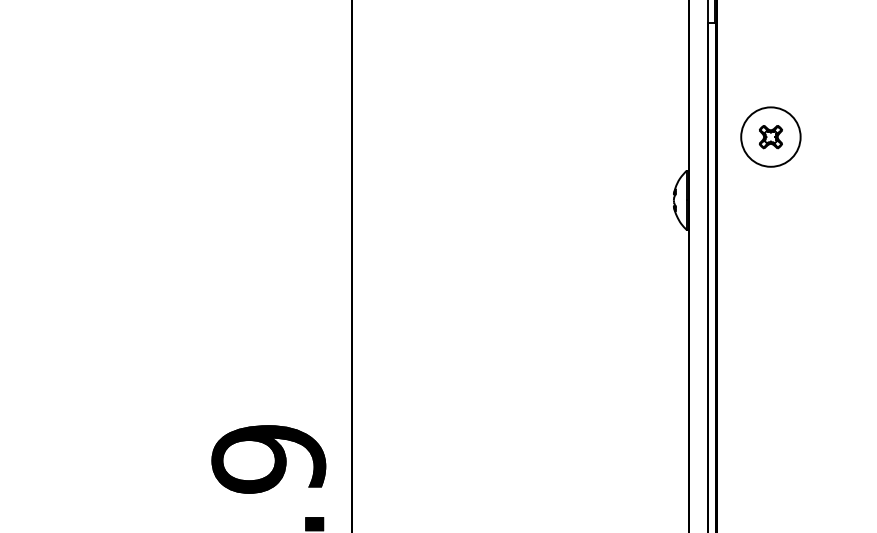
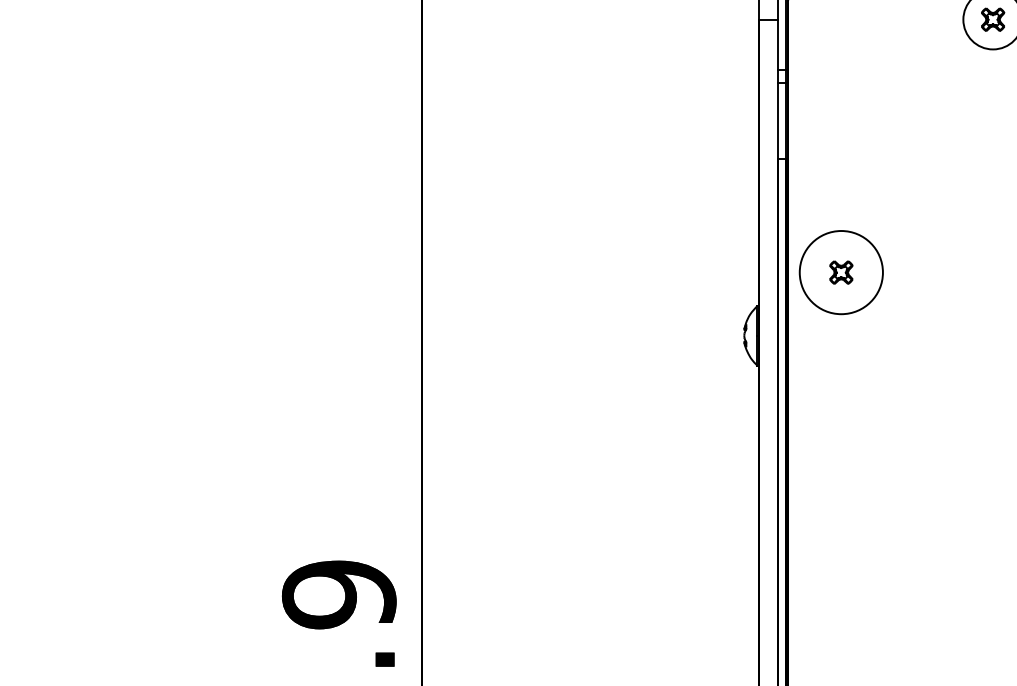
circle: (771, 137) -> (841, 272), size x1.4

